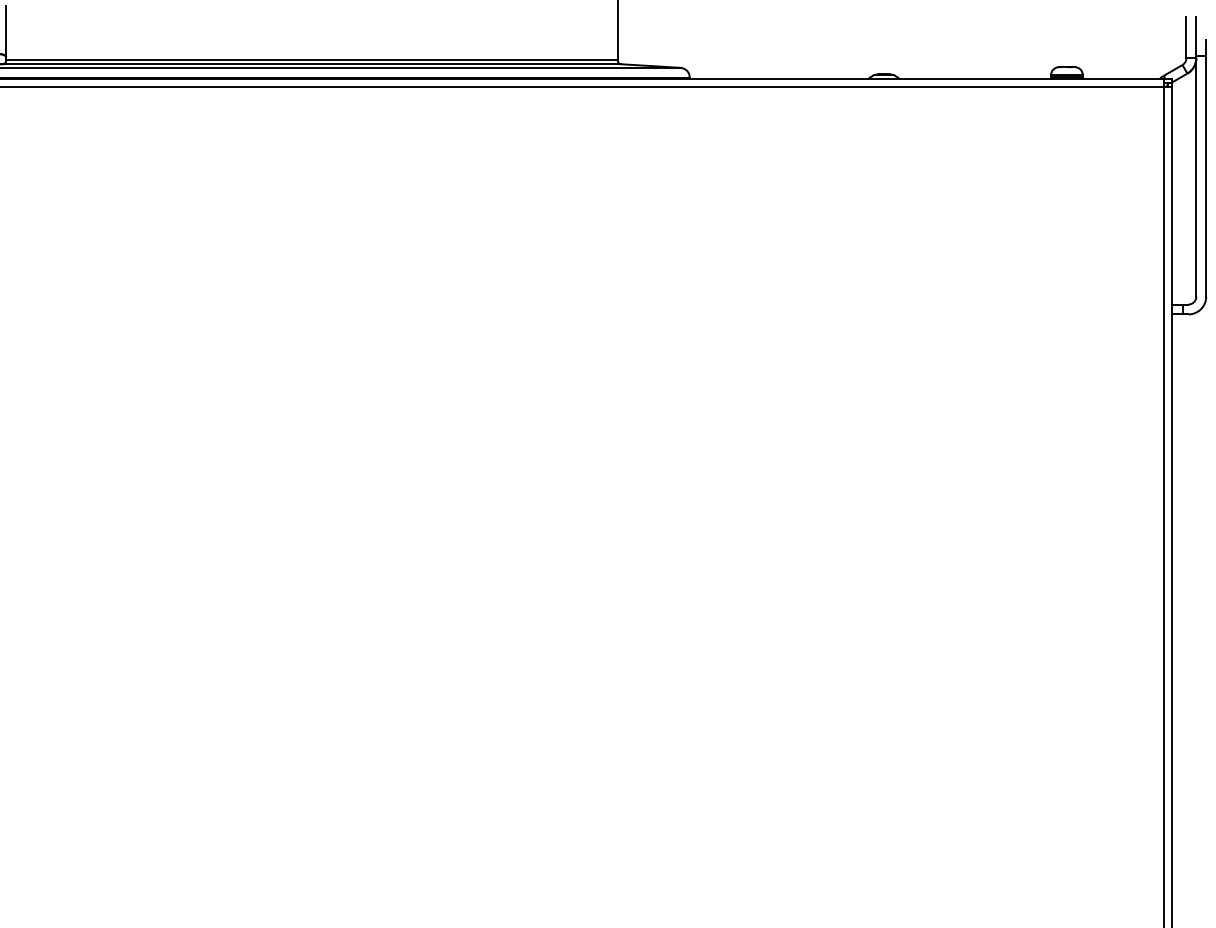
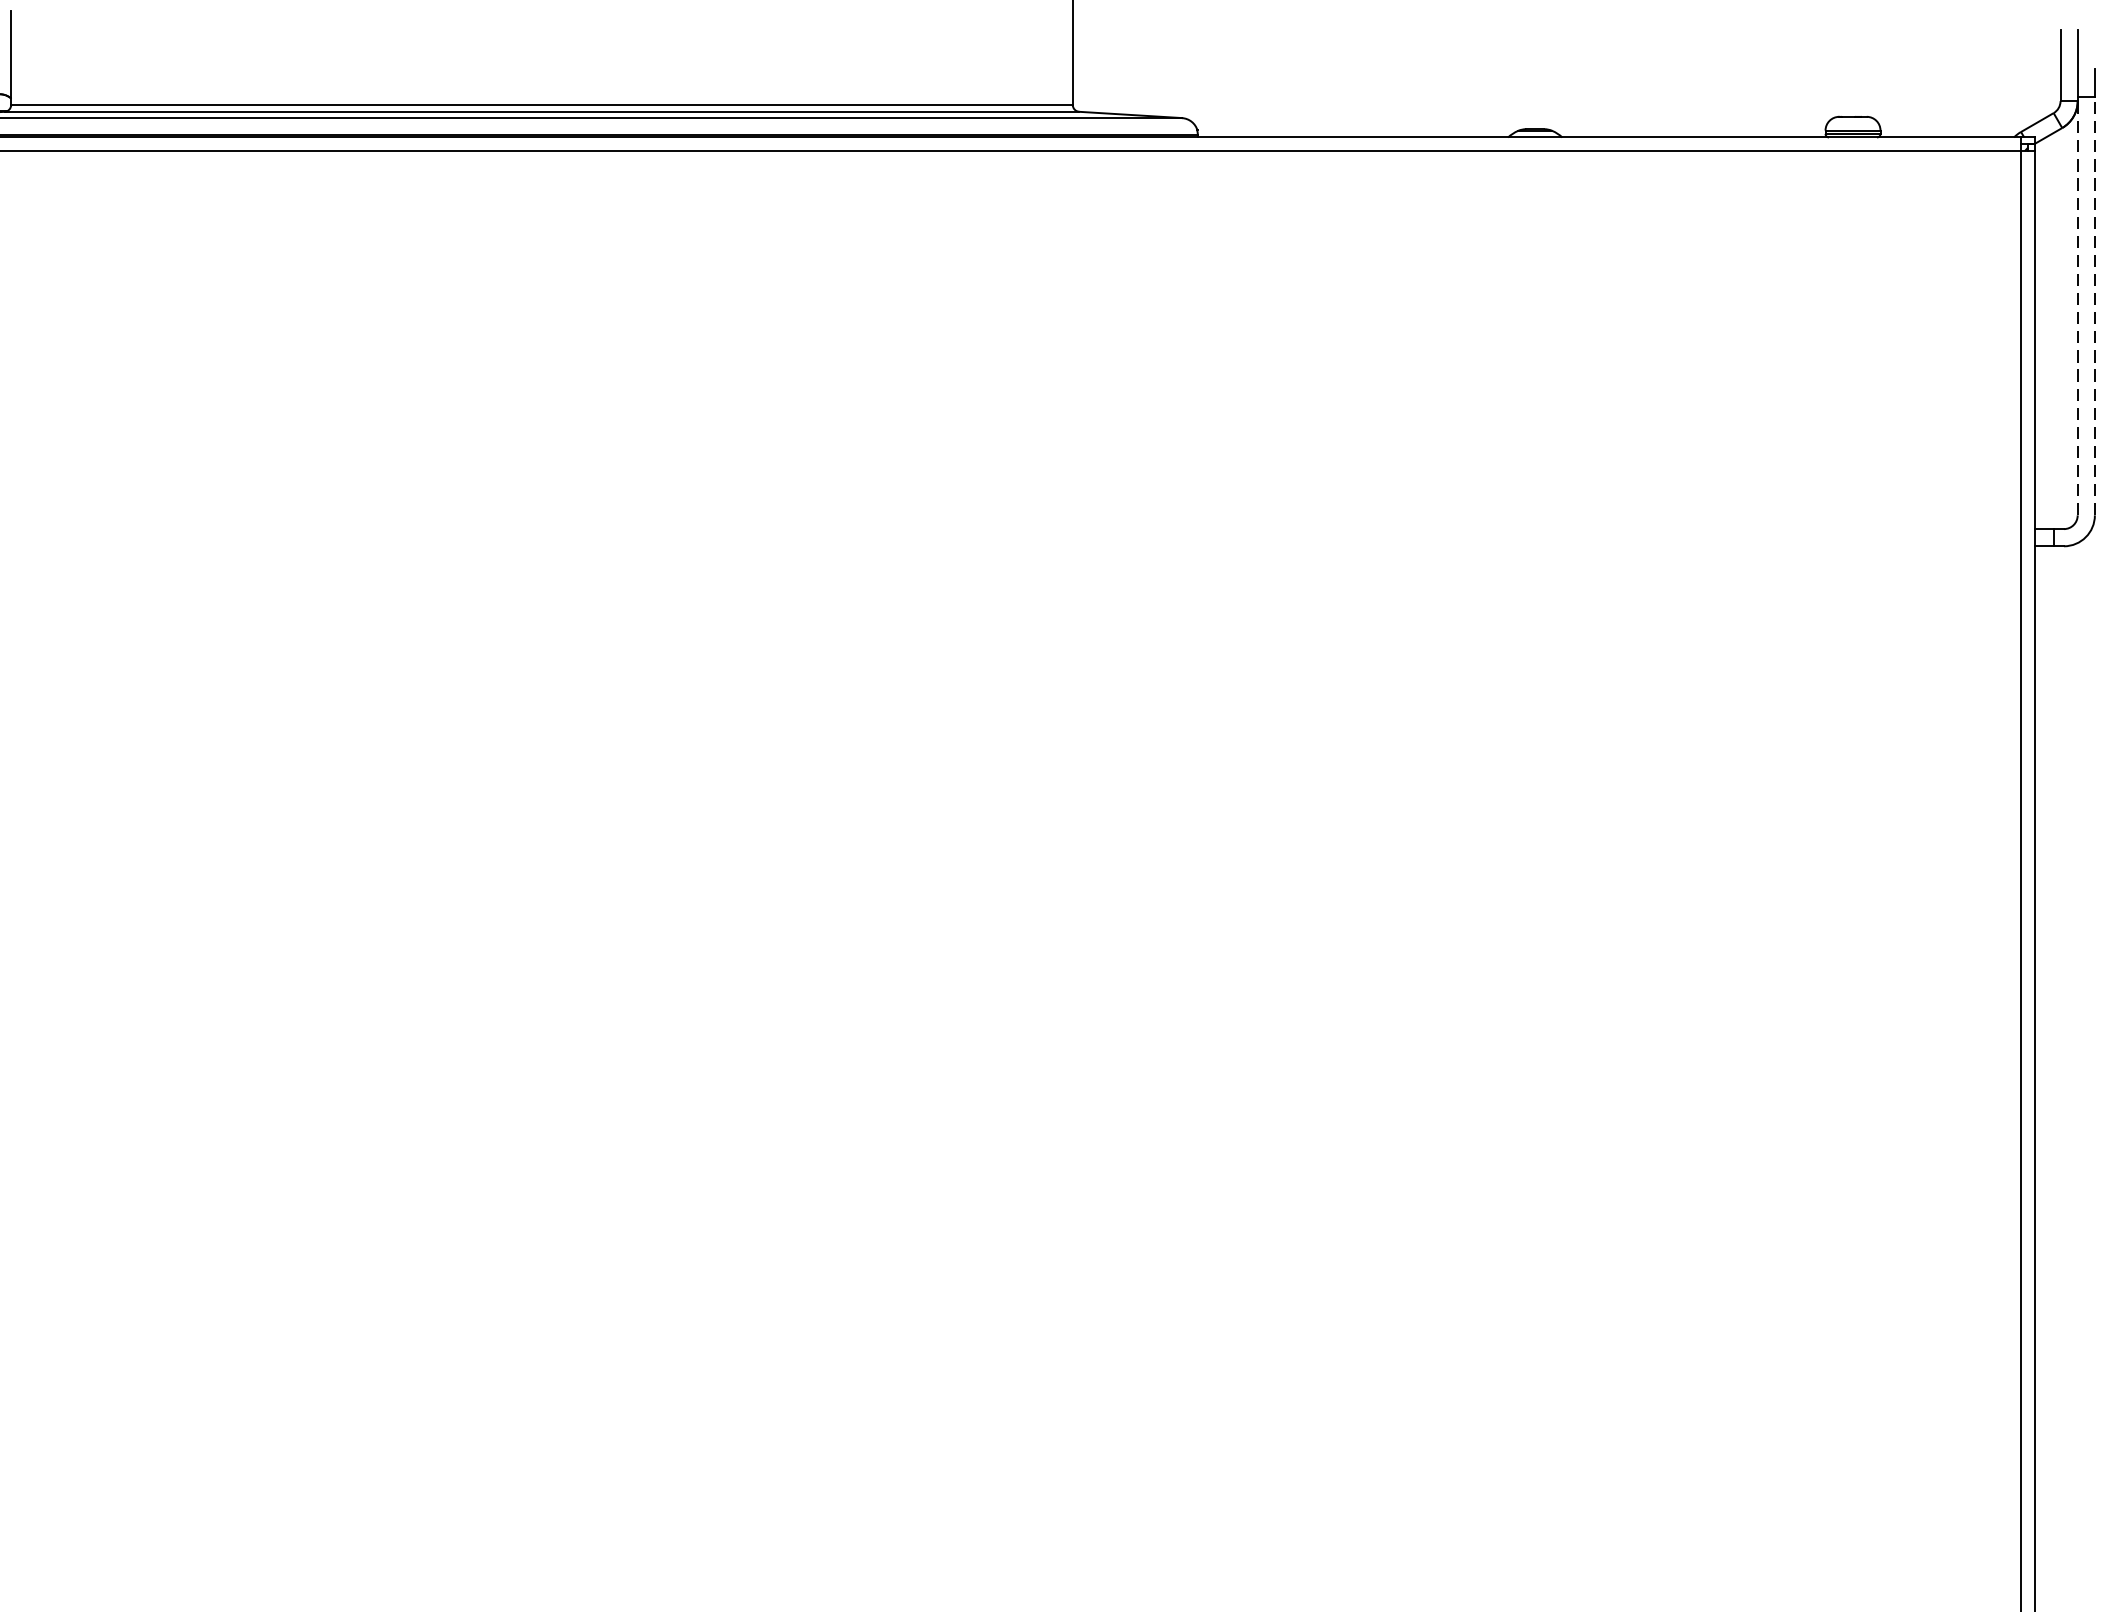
line: (1196, 176) -> (2077, 306), solid -> dashed
line: (1206, 176) -> (2095, 306), solid -> dashed

